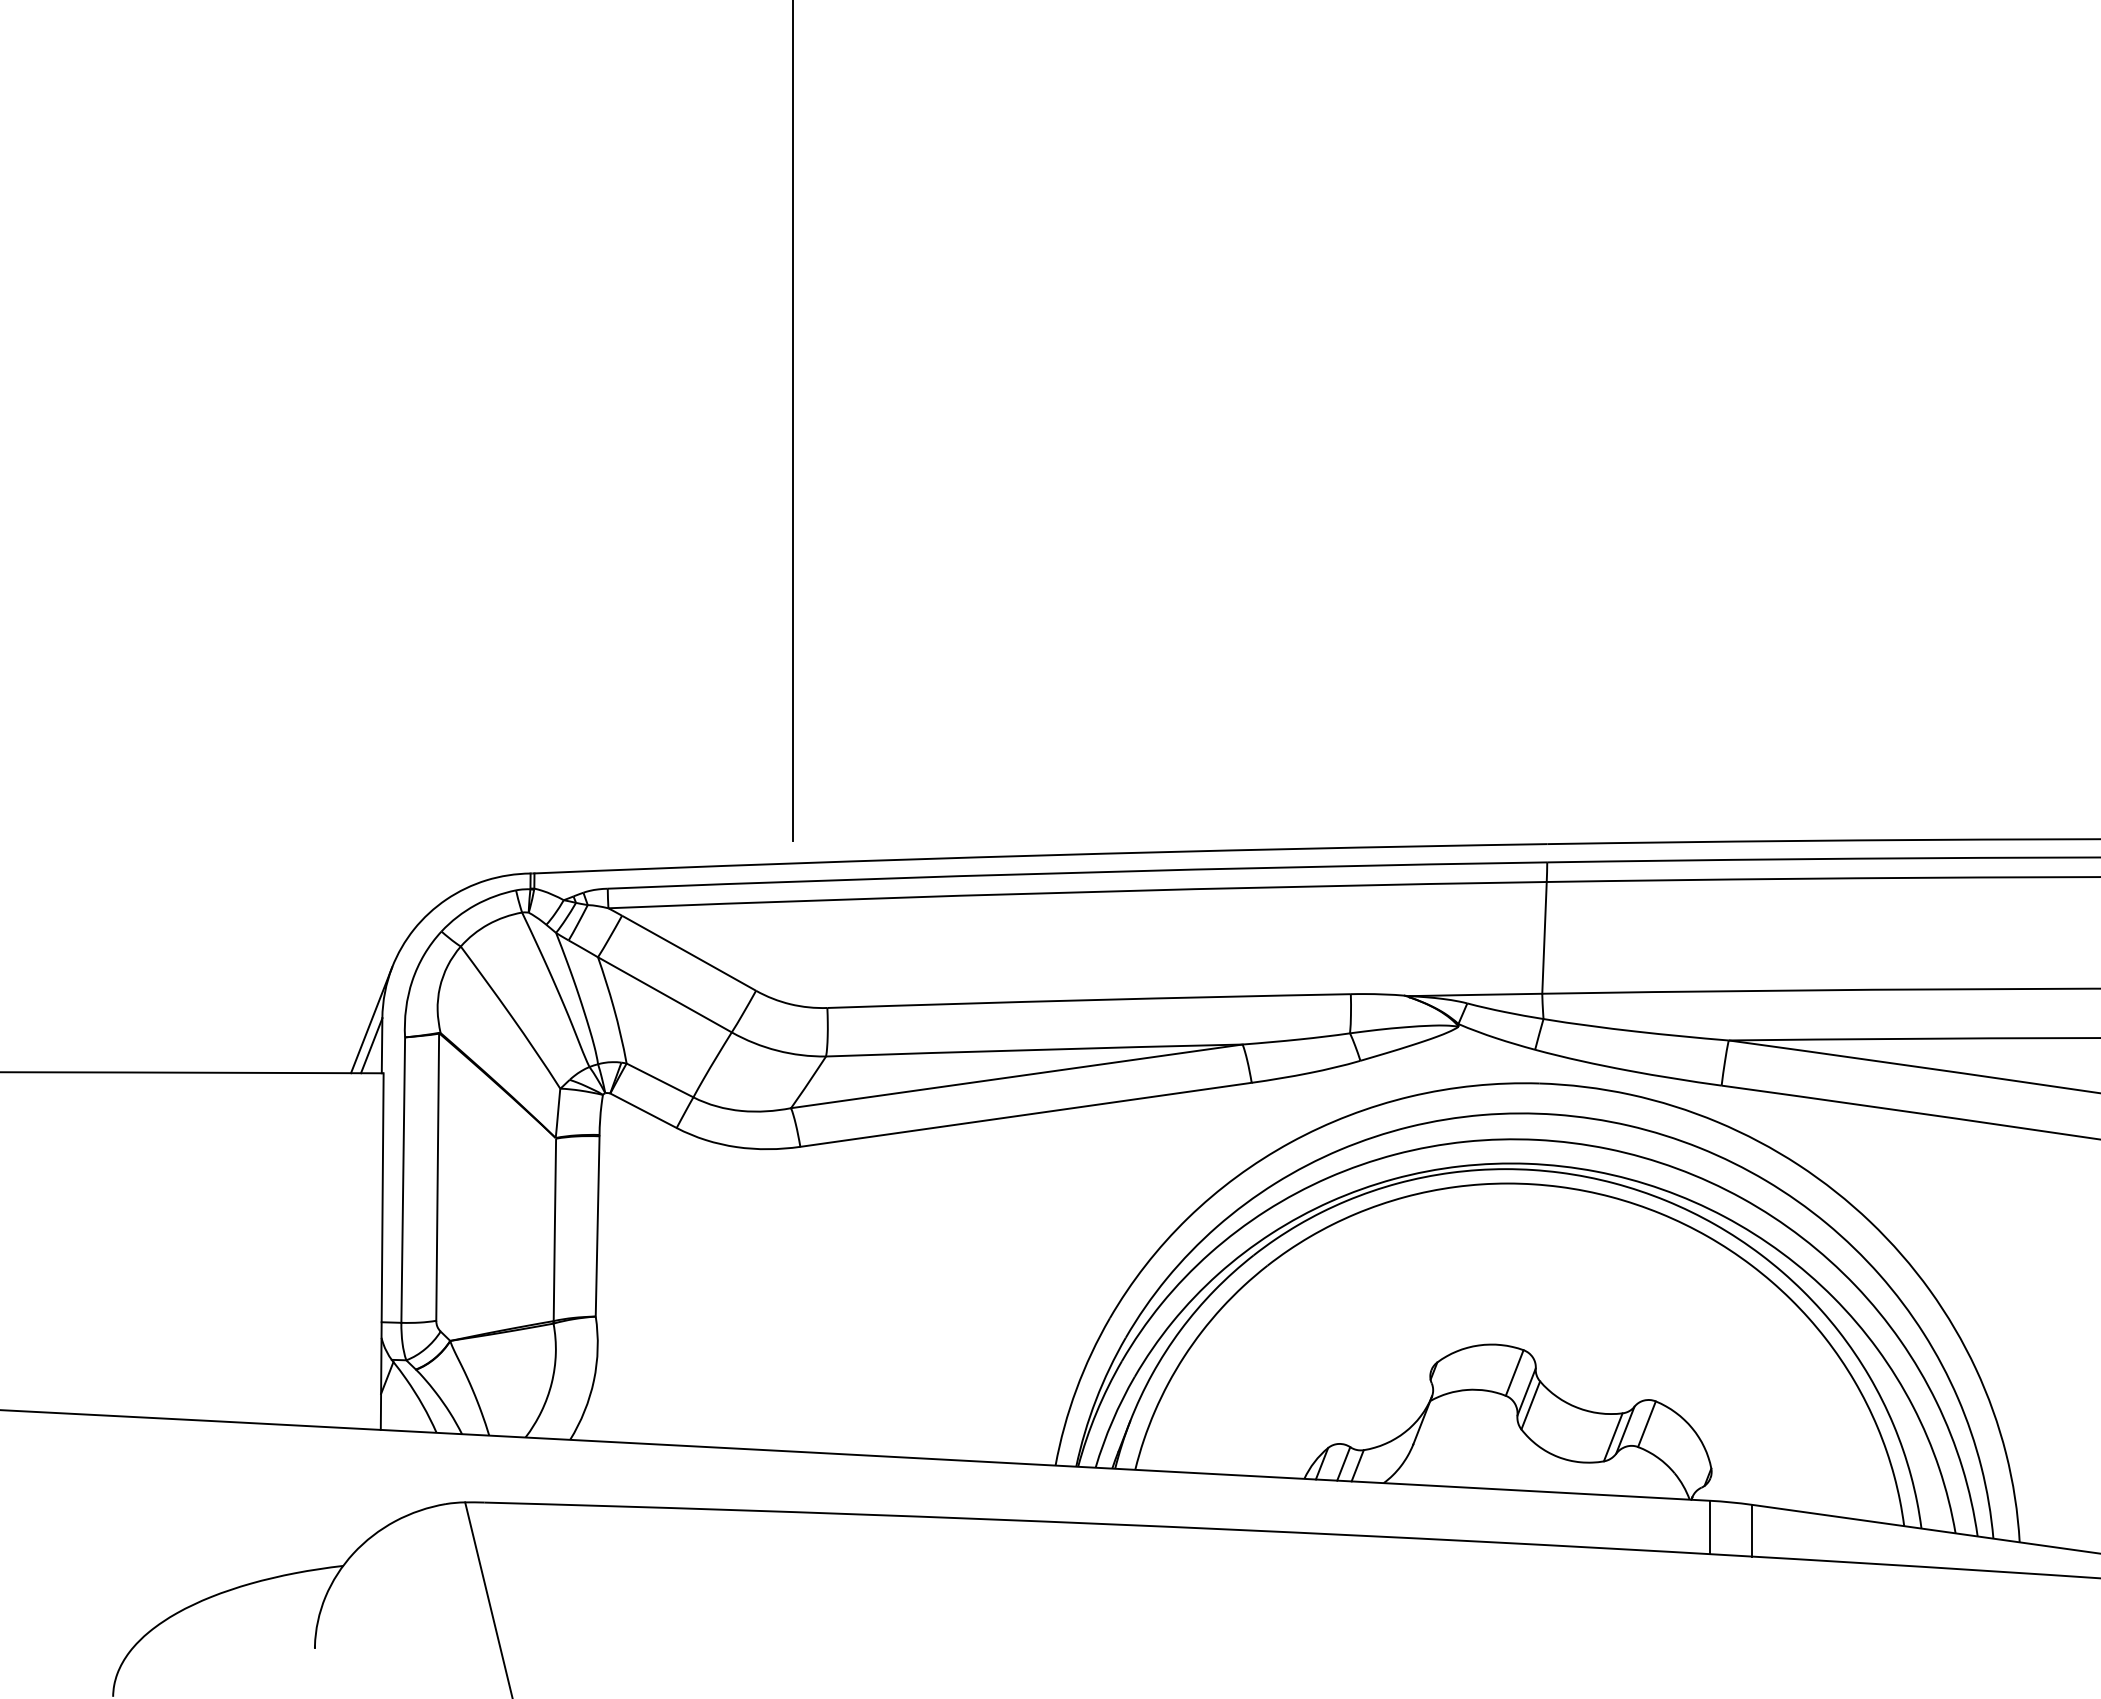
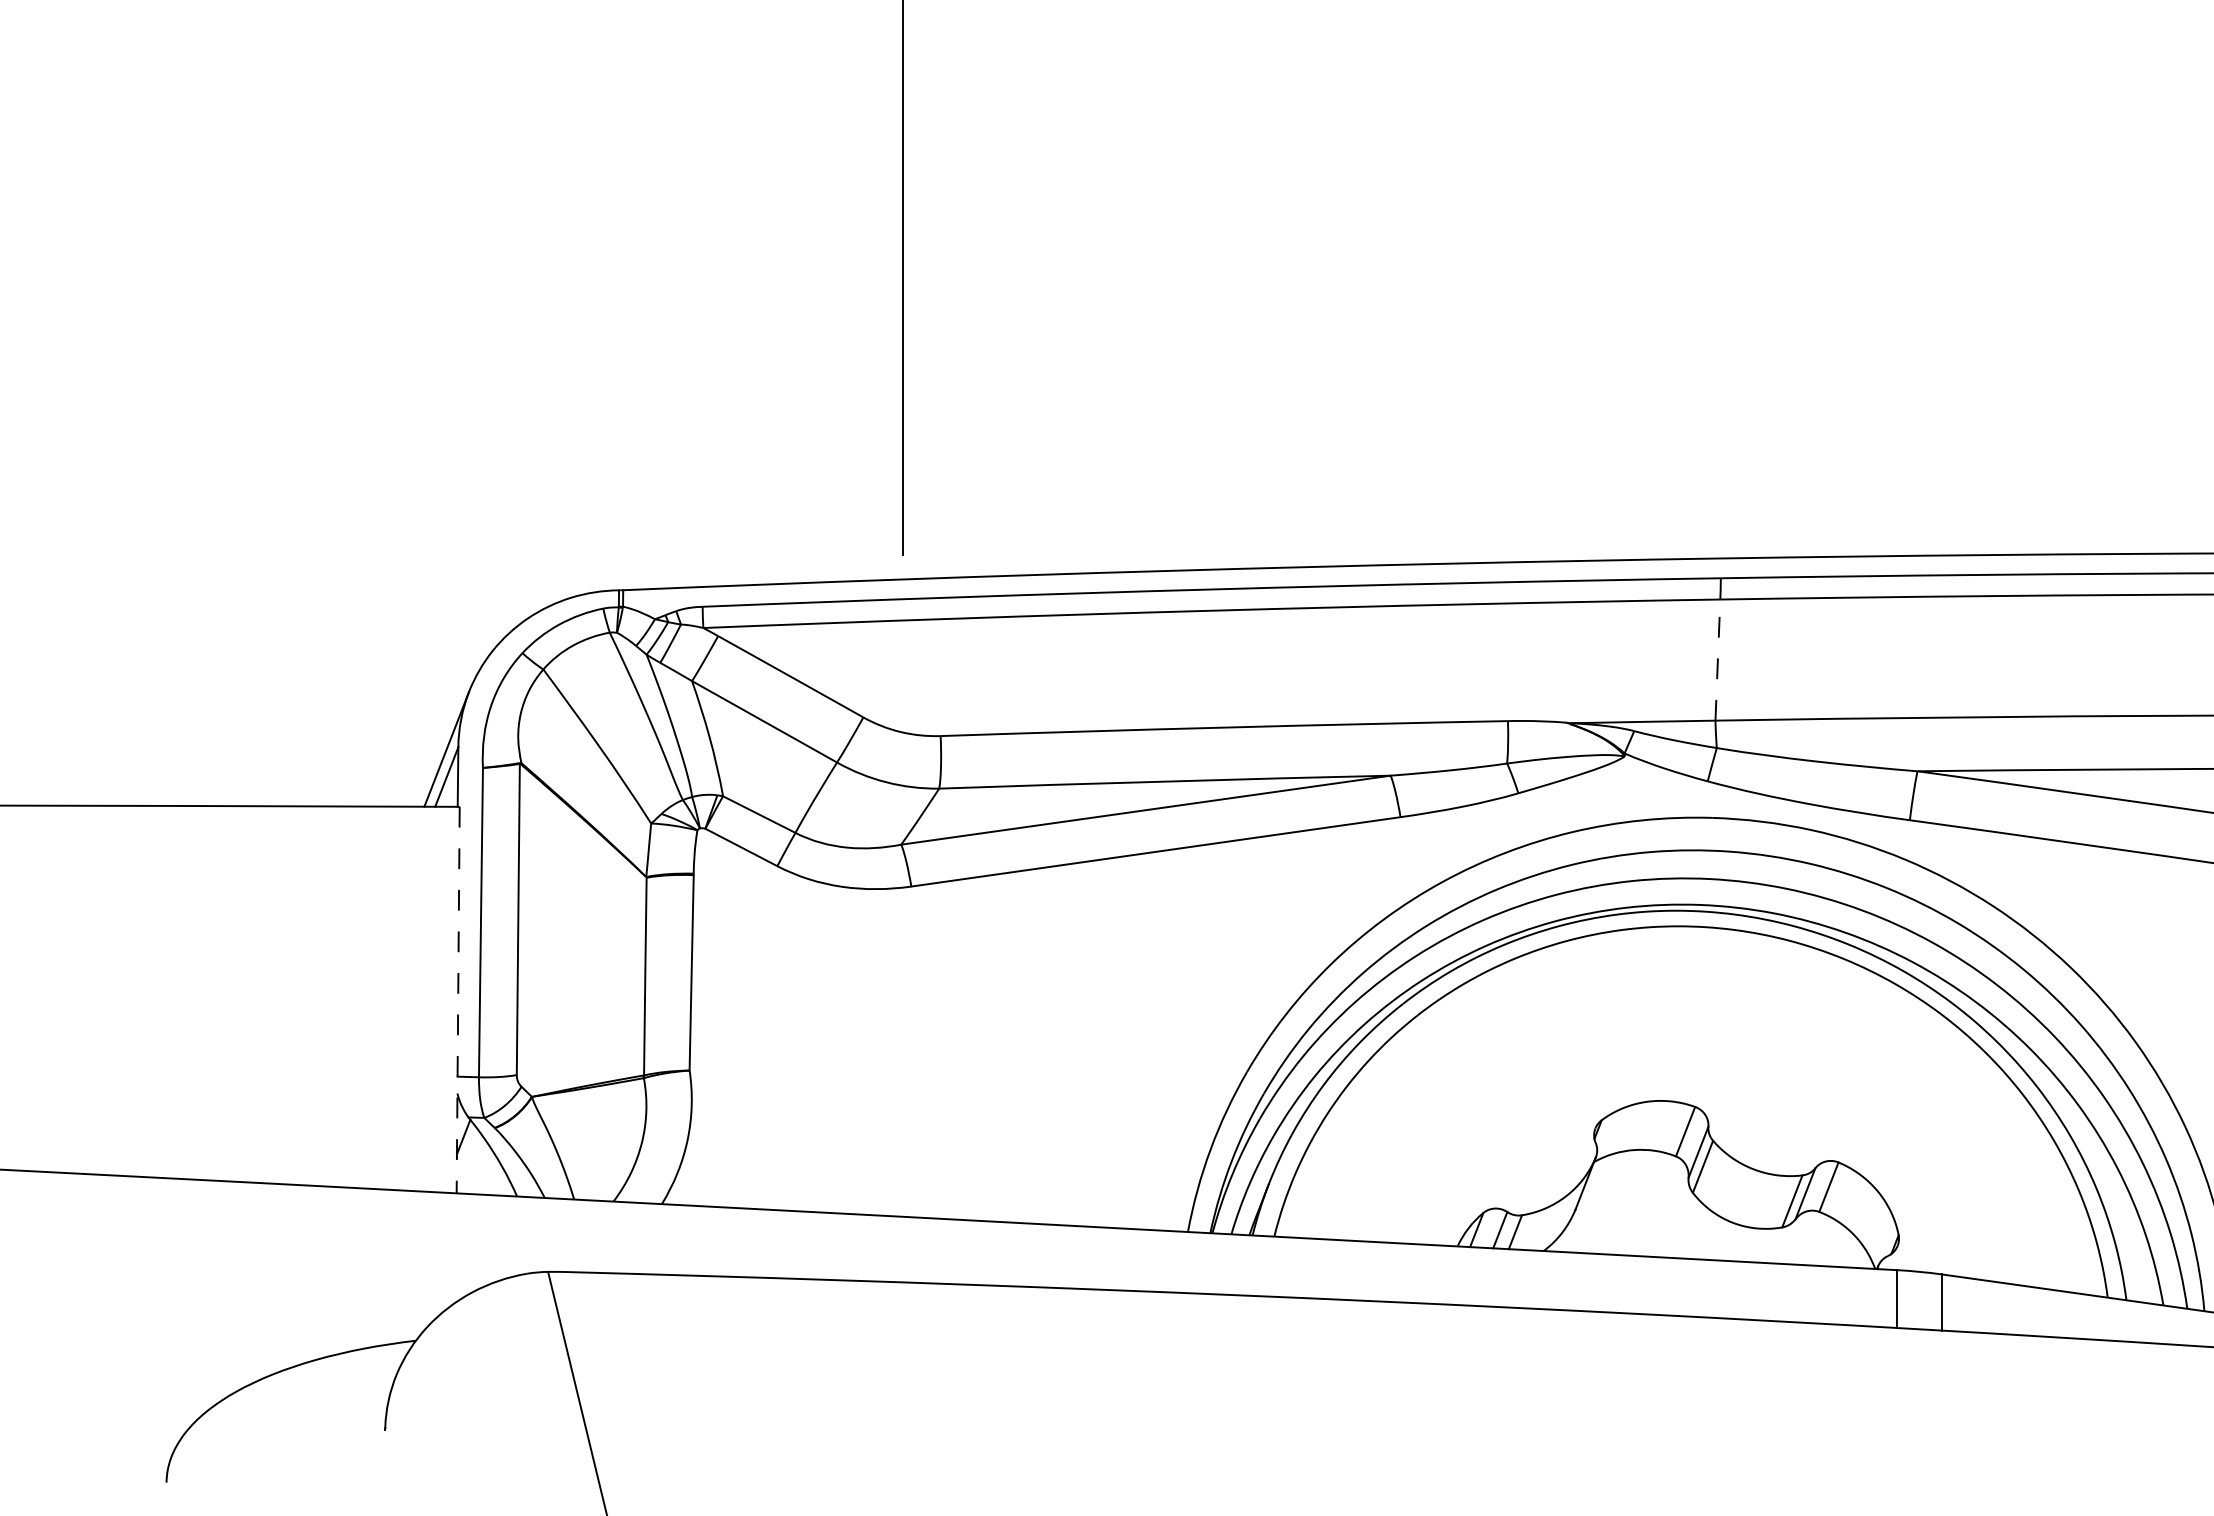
line: (1544, 937) -> (1717, 659), solid -> dashed
line: (382, 1252) -> (458, 1001), solid -> dashed

